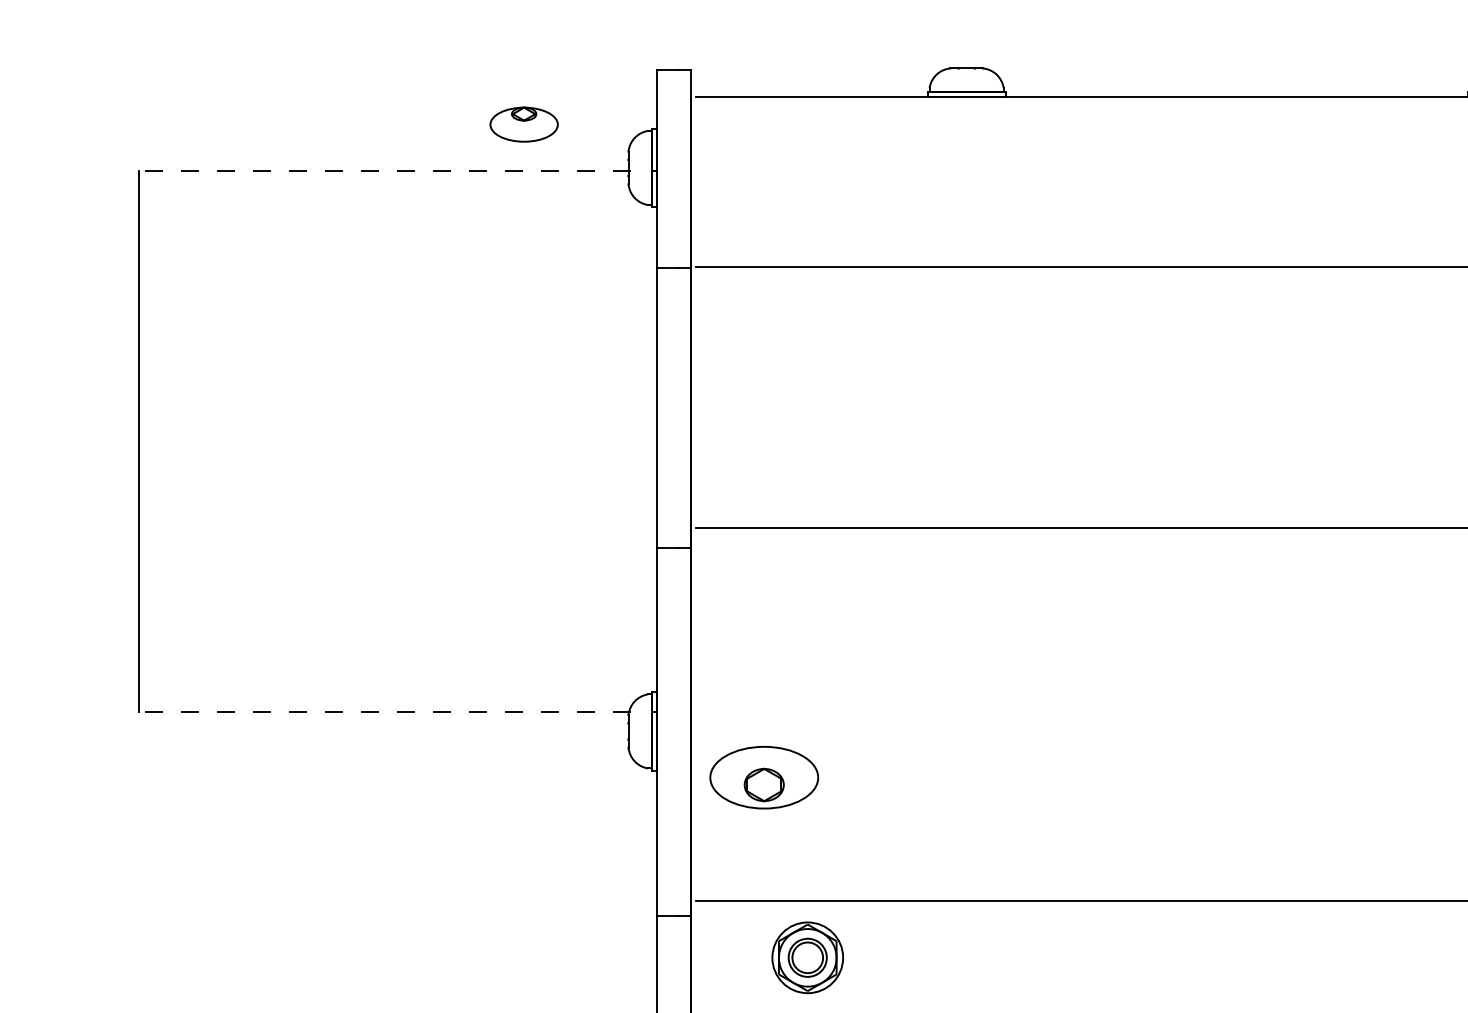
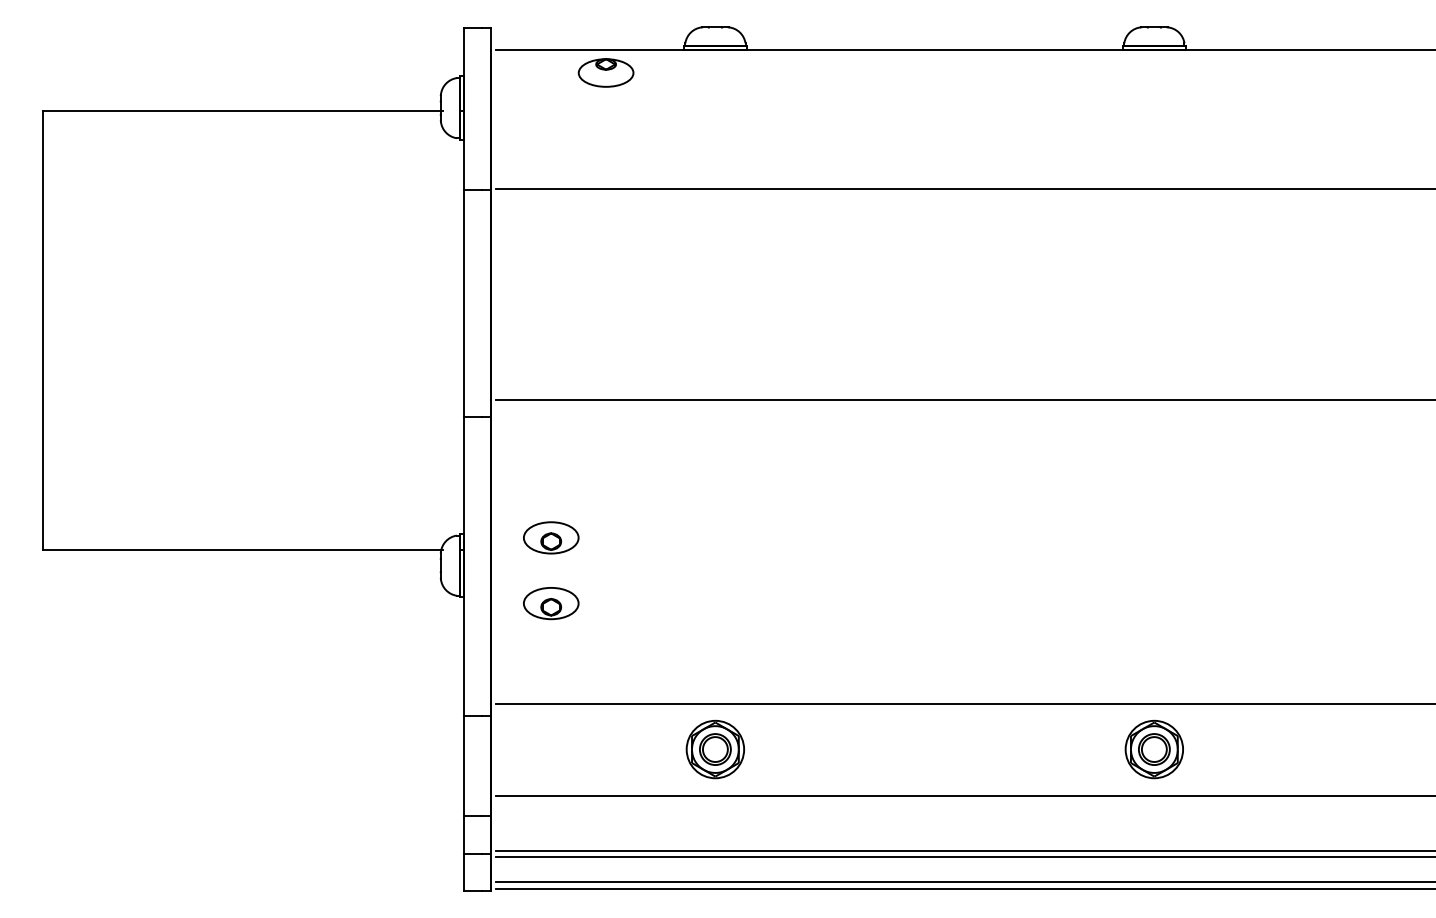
part: (523, 124) -> (605, 72), moved
line: (385, 170) -> (243, 110), dashed -> solid
part: (764, 696) -> (551, 537), added
line: (385, 711) -> (243, 549), dashed -> solid
part: (764, 777) -> (551, 603), size x0.62
part: (806, 957) -> (714, 749), moved

